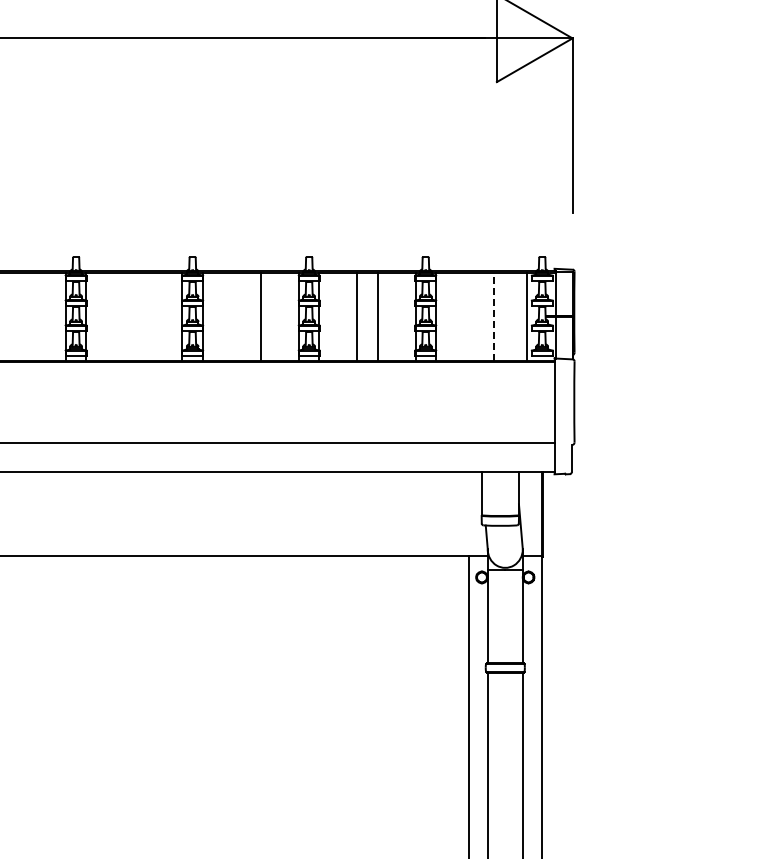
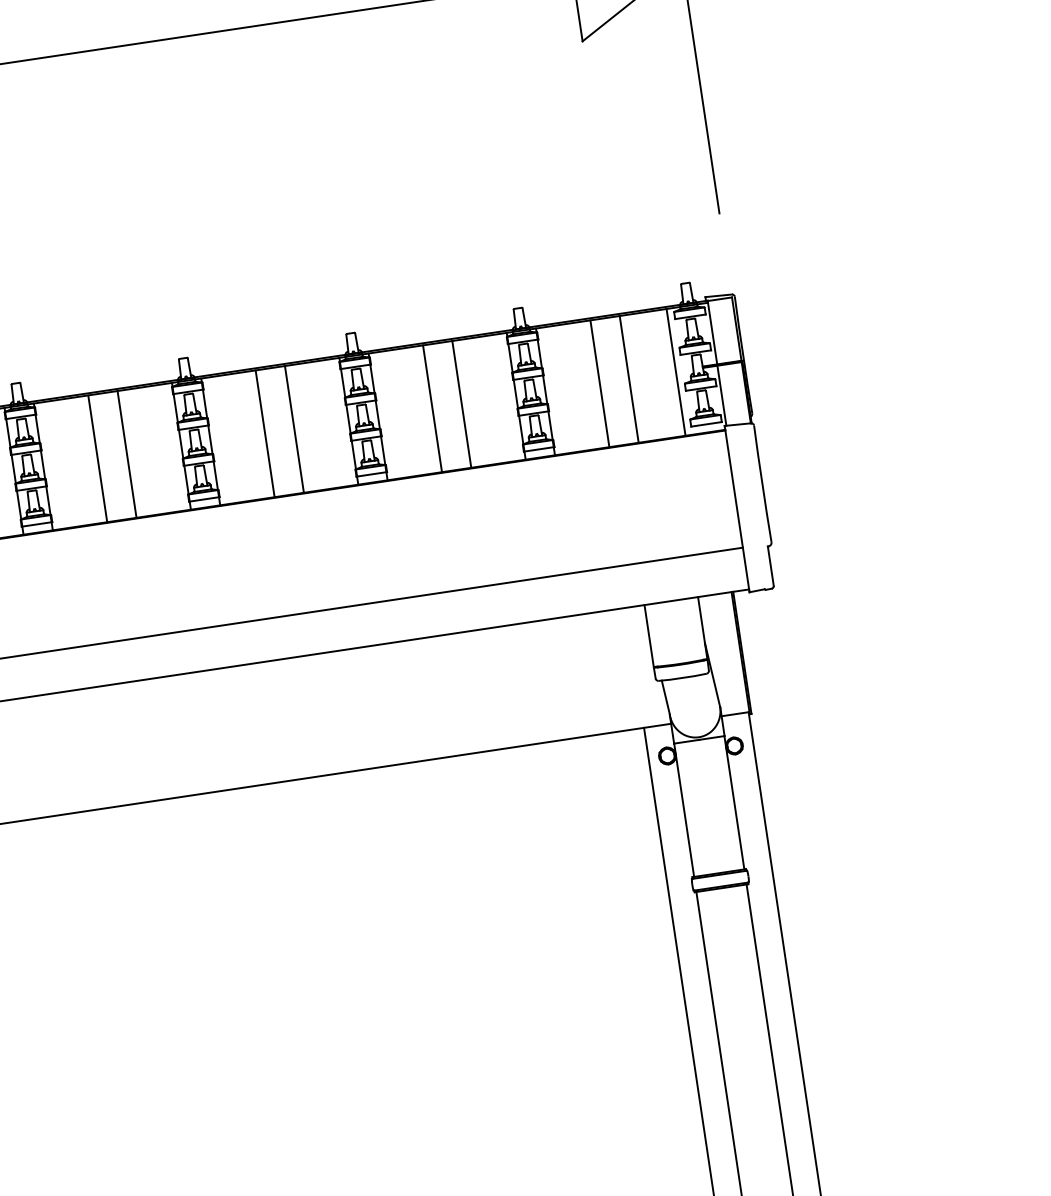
line: (124, 316) -> (98, 457), added
line: (144, 316) -> (126, 453), added
line: (240, 316) -> (264, 433), added
line: (473, 316) -> (599, 383), added
line: (494, 316) -> (629, 378), dashed -> solid

